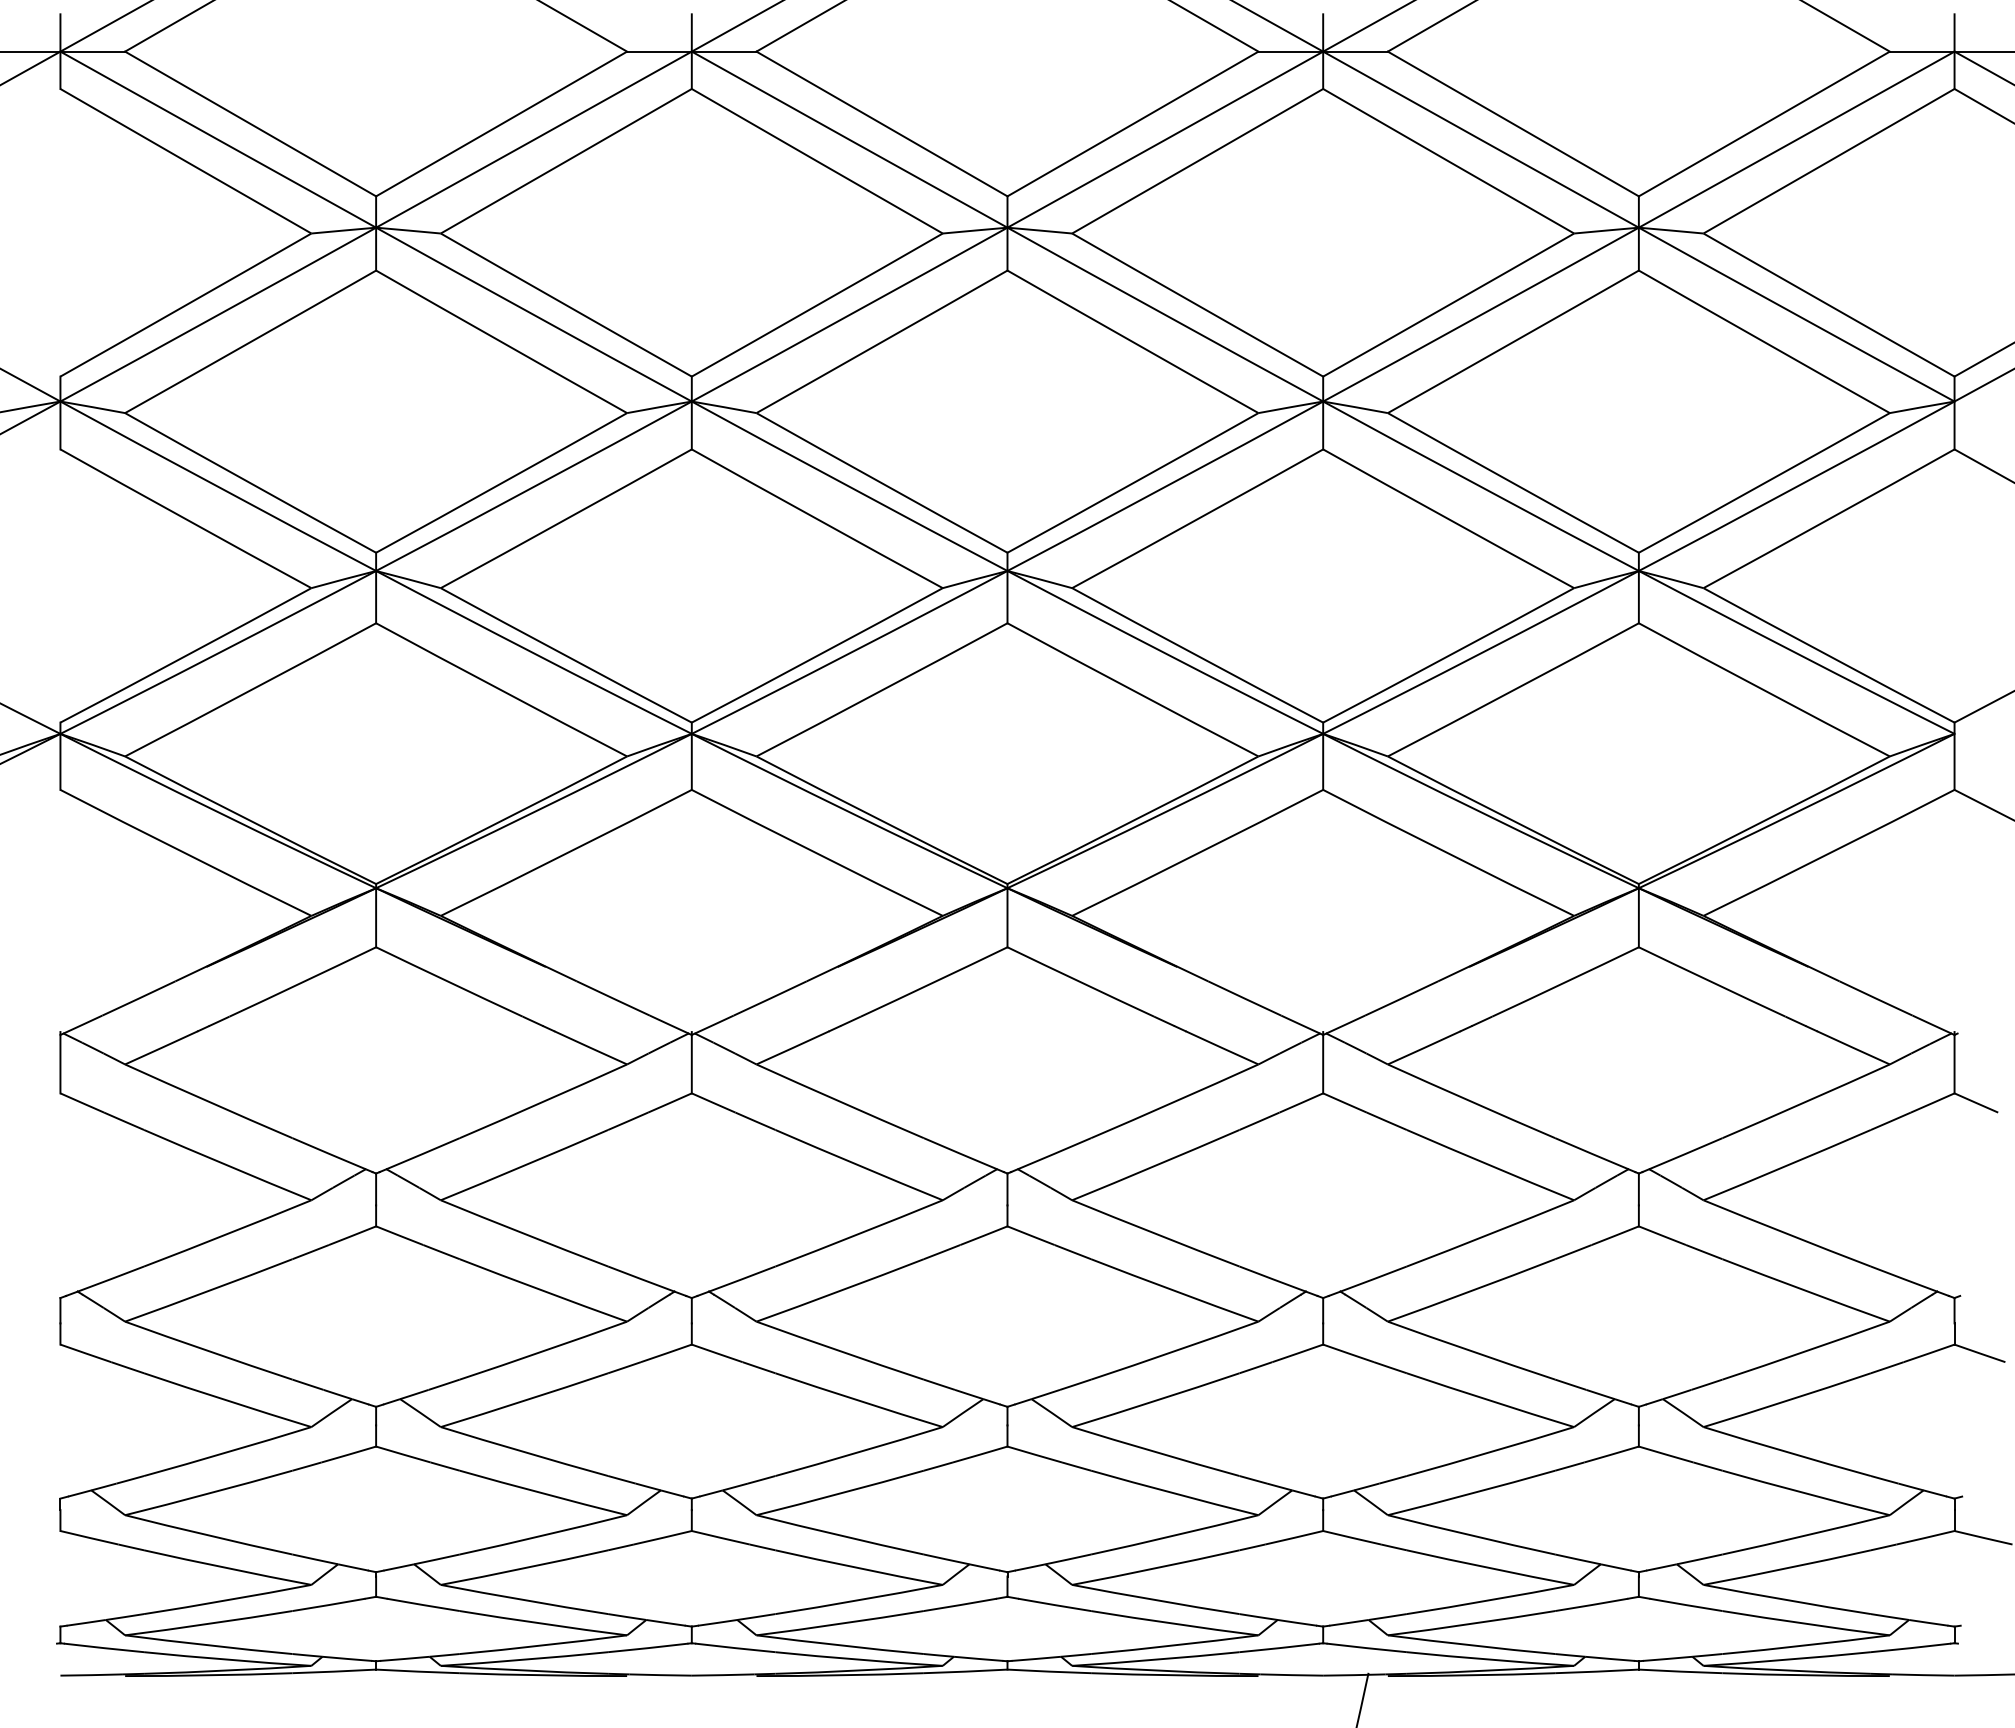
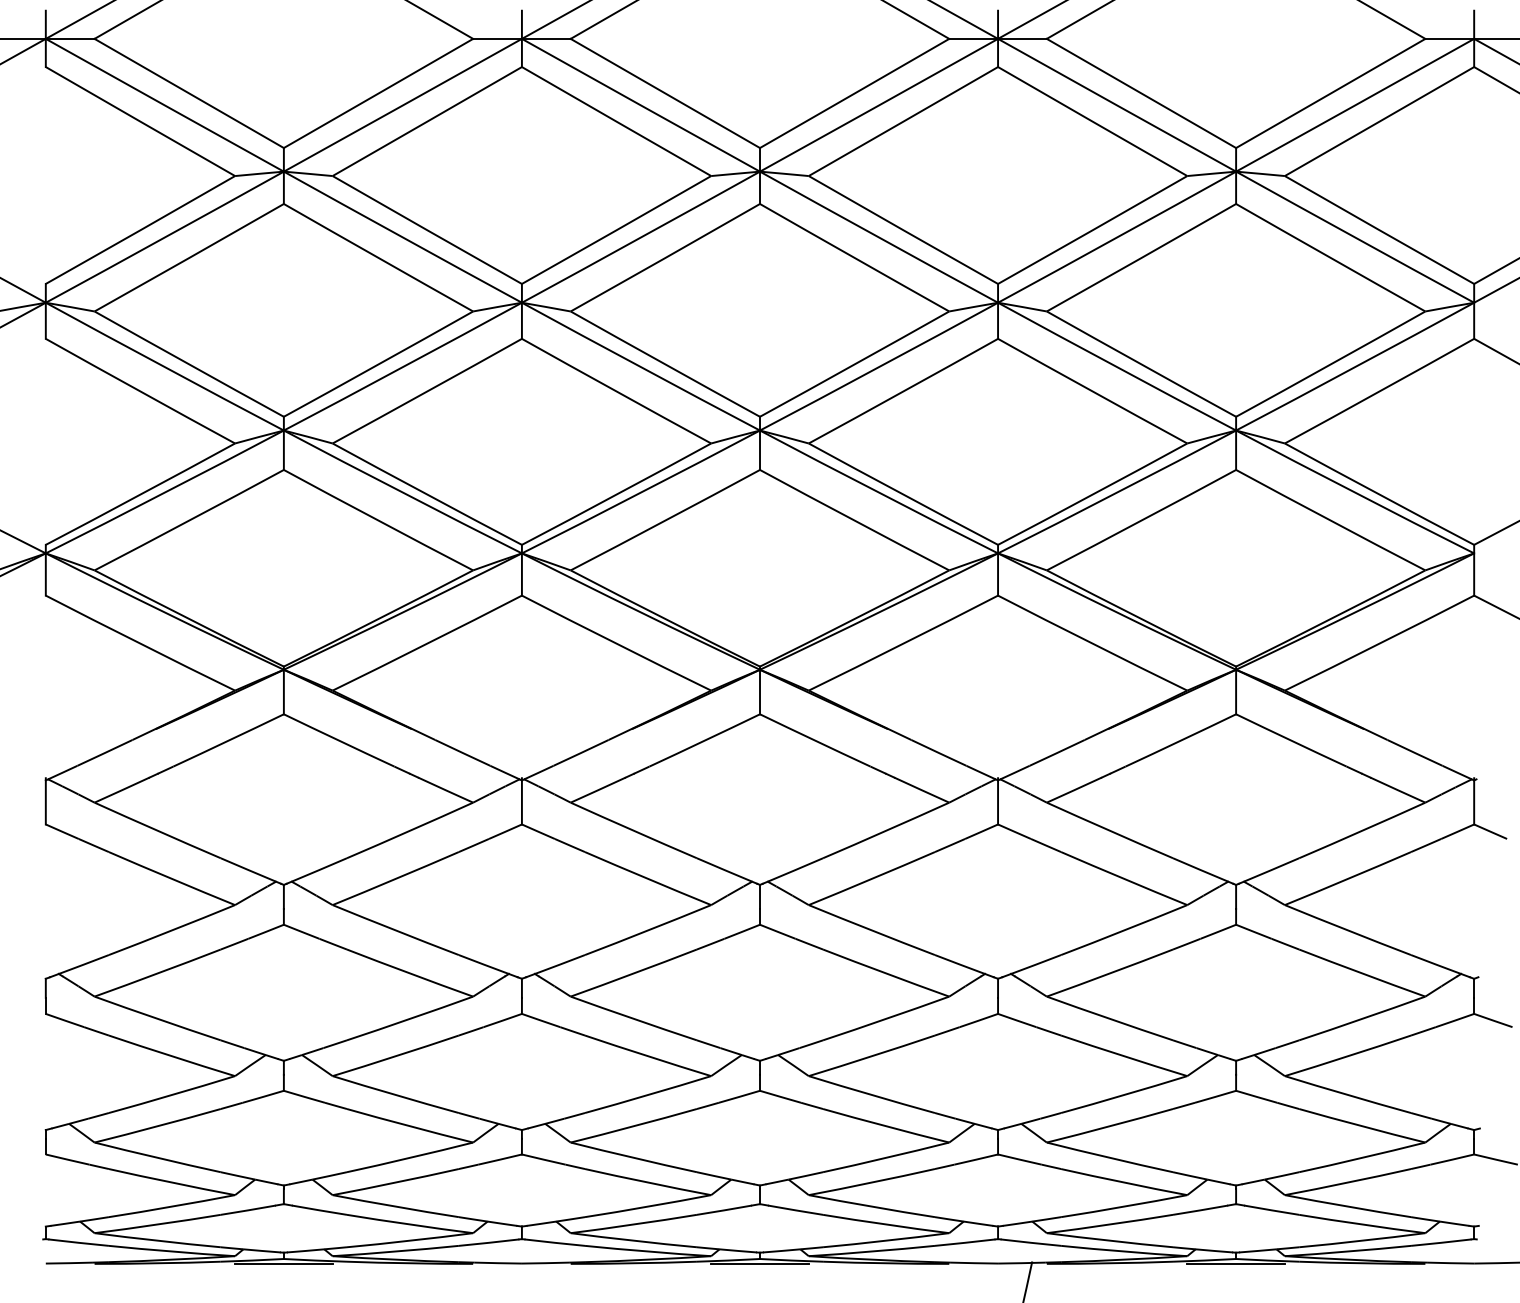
line: (375, 1676) -> (283, 1264), added
line: (1007, 1676) -> (760, 1264), added
line: (1638, 1676) -> (1235, 1264), added

